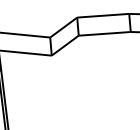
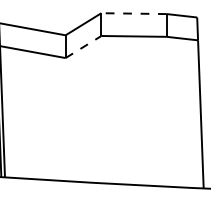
line: (103, 15) -> (134, 13), solid -> dashed
line: (65, 45) -> (83, 46), solid -> dashed

